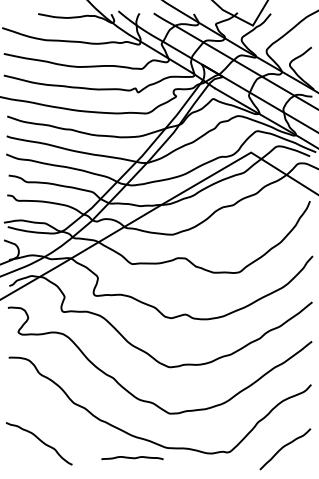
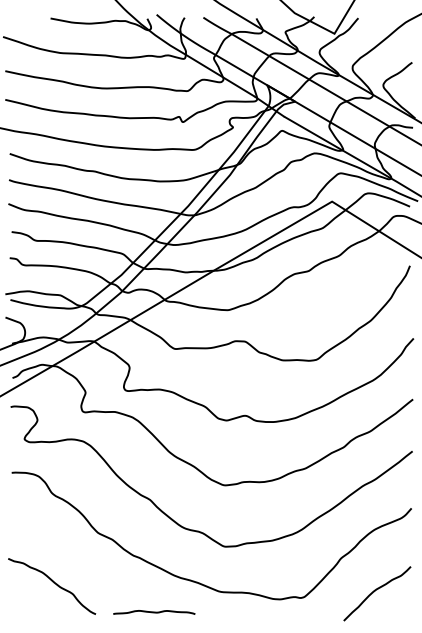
curve: (132, 458) -> (154, 612), moved

